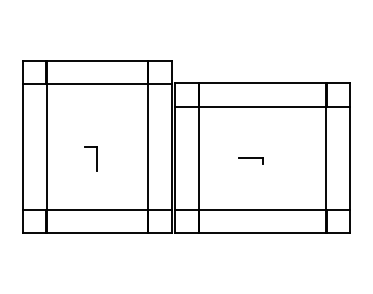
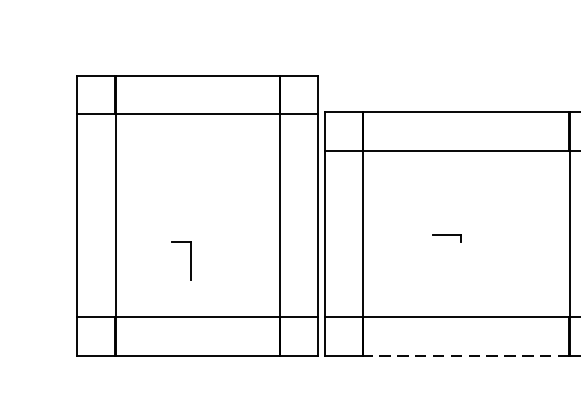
part: (90, 158) -> (180, 260), moved
part: (250, 160) -> (446, 237), size x0.7
line: (262, 233) -> (466, 356), solid -> dashed

